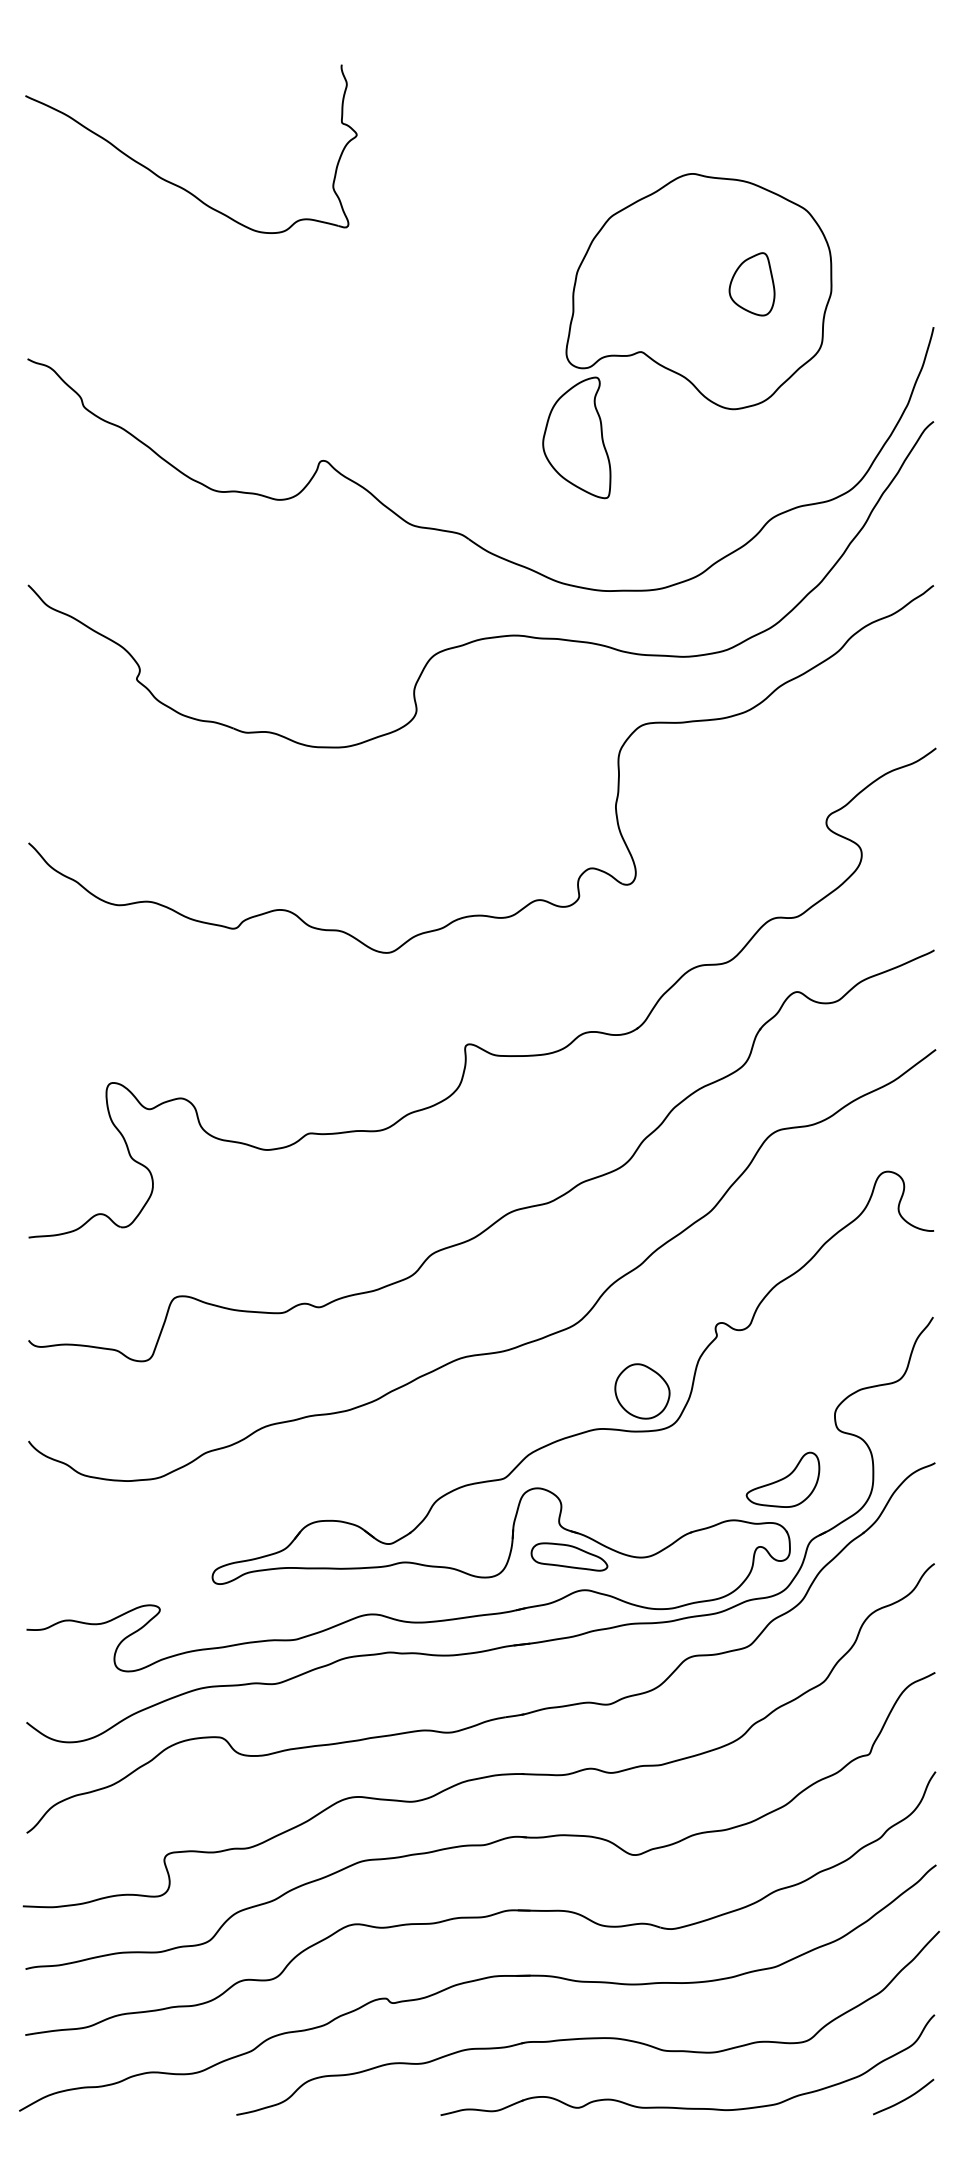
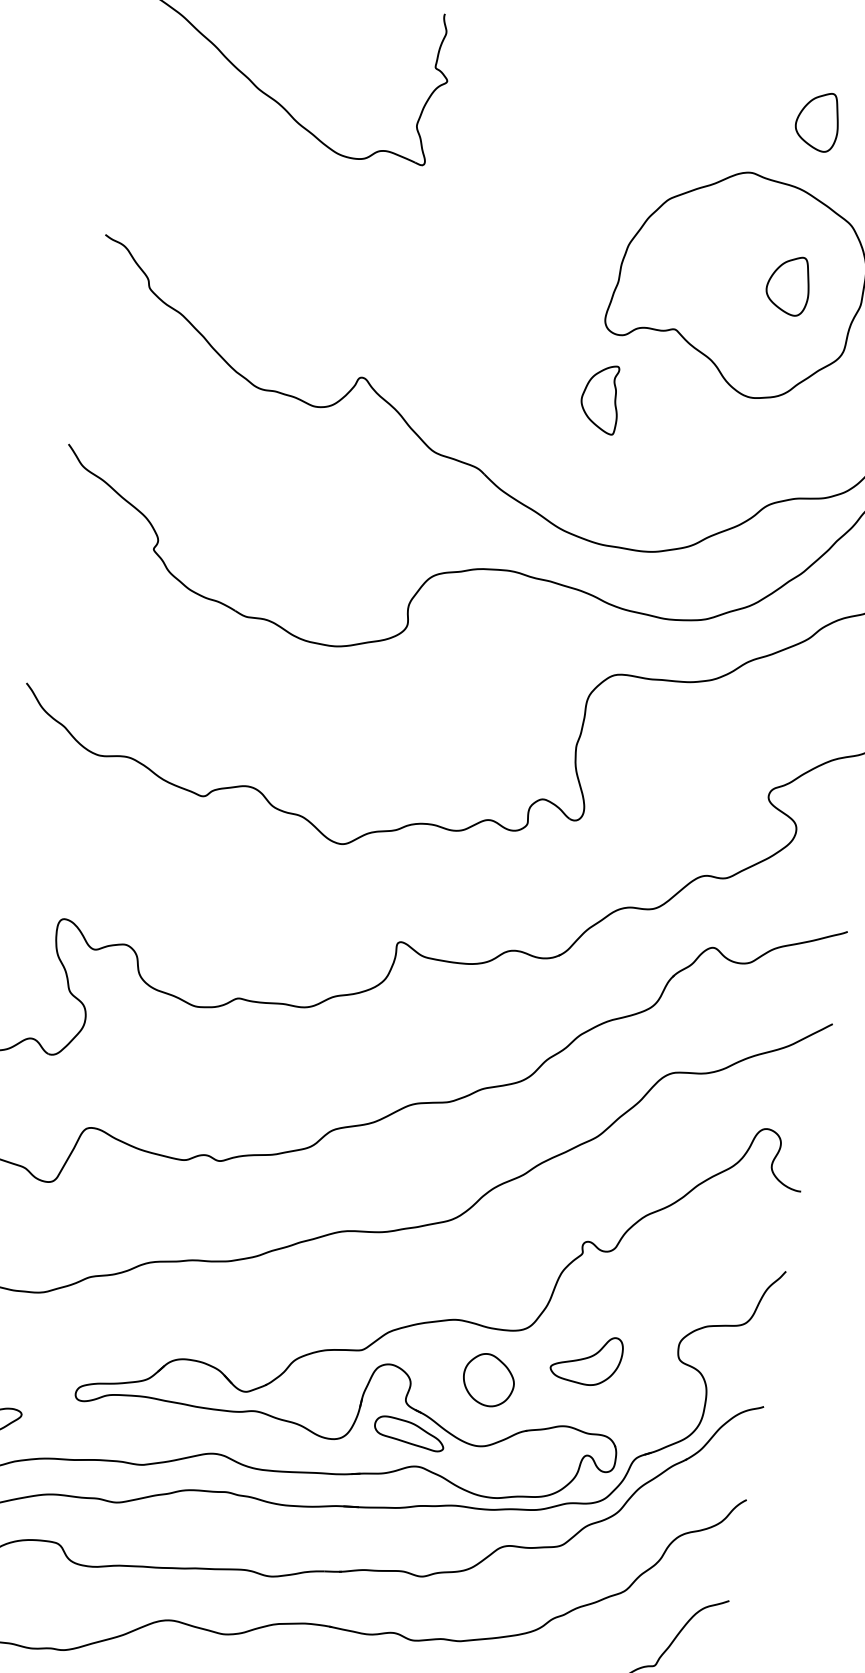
part: (751, 107) -> (817, 121), added
part: (576, 437) -> (600, 397), size x0.6
part: (642, 1391) -> (488, 1380), moved
part: (782, 1479) -> (586, 1358), moved

